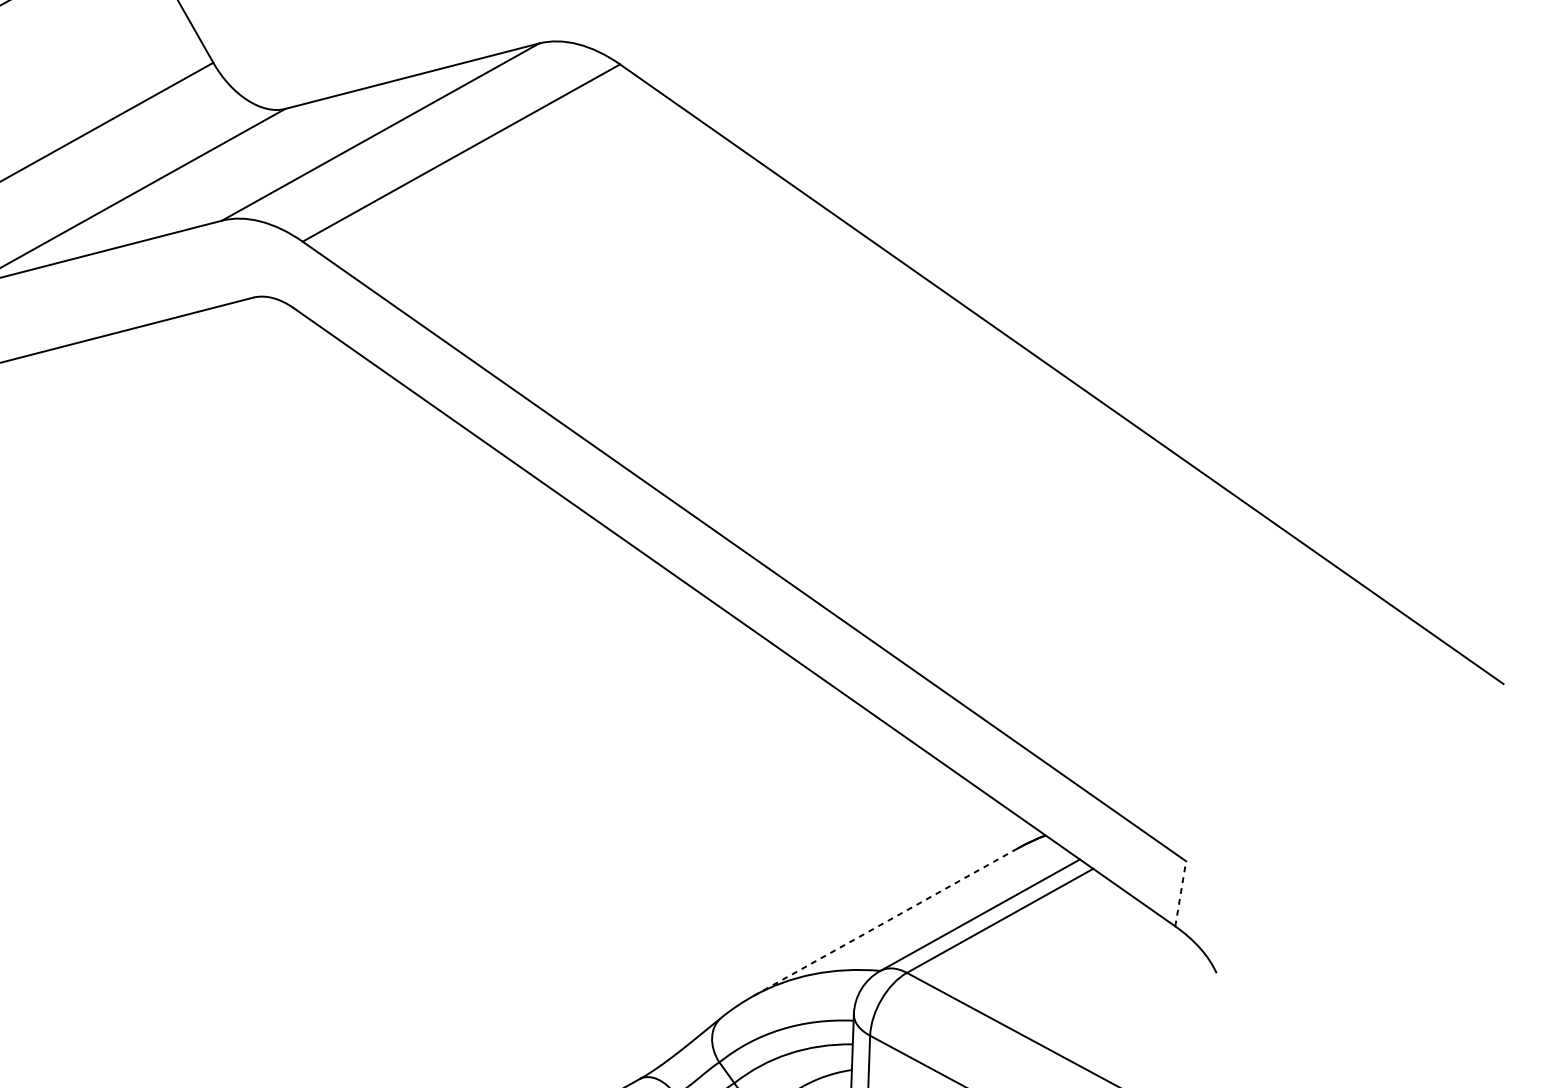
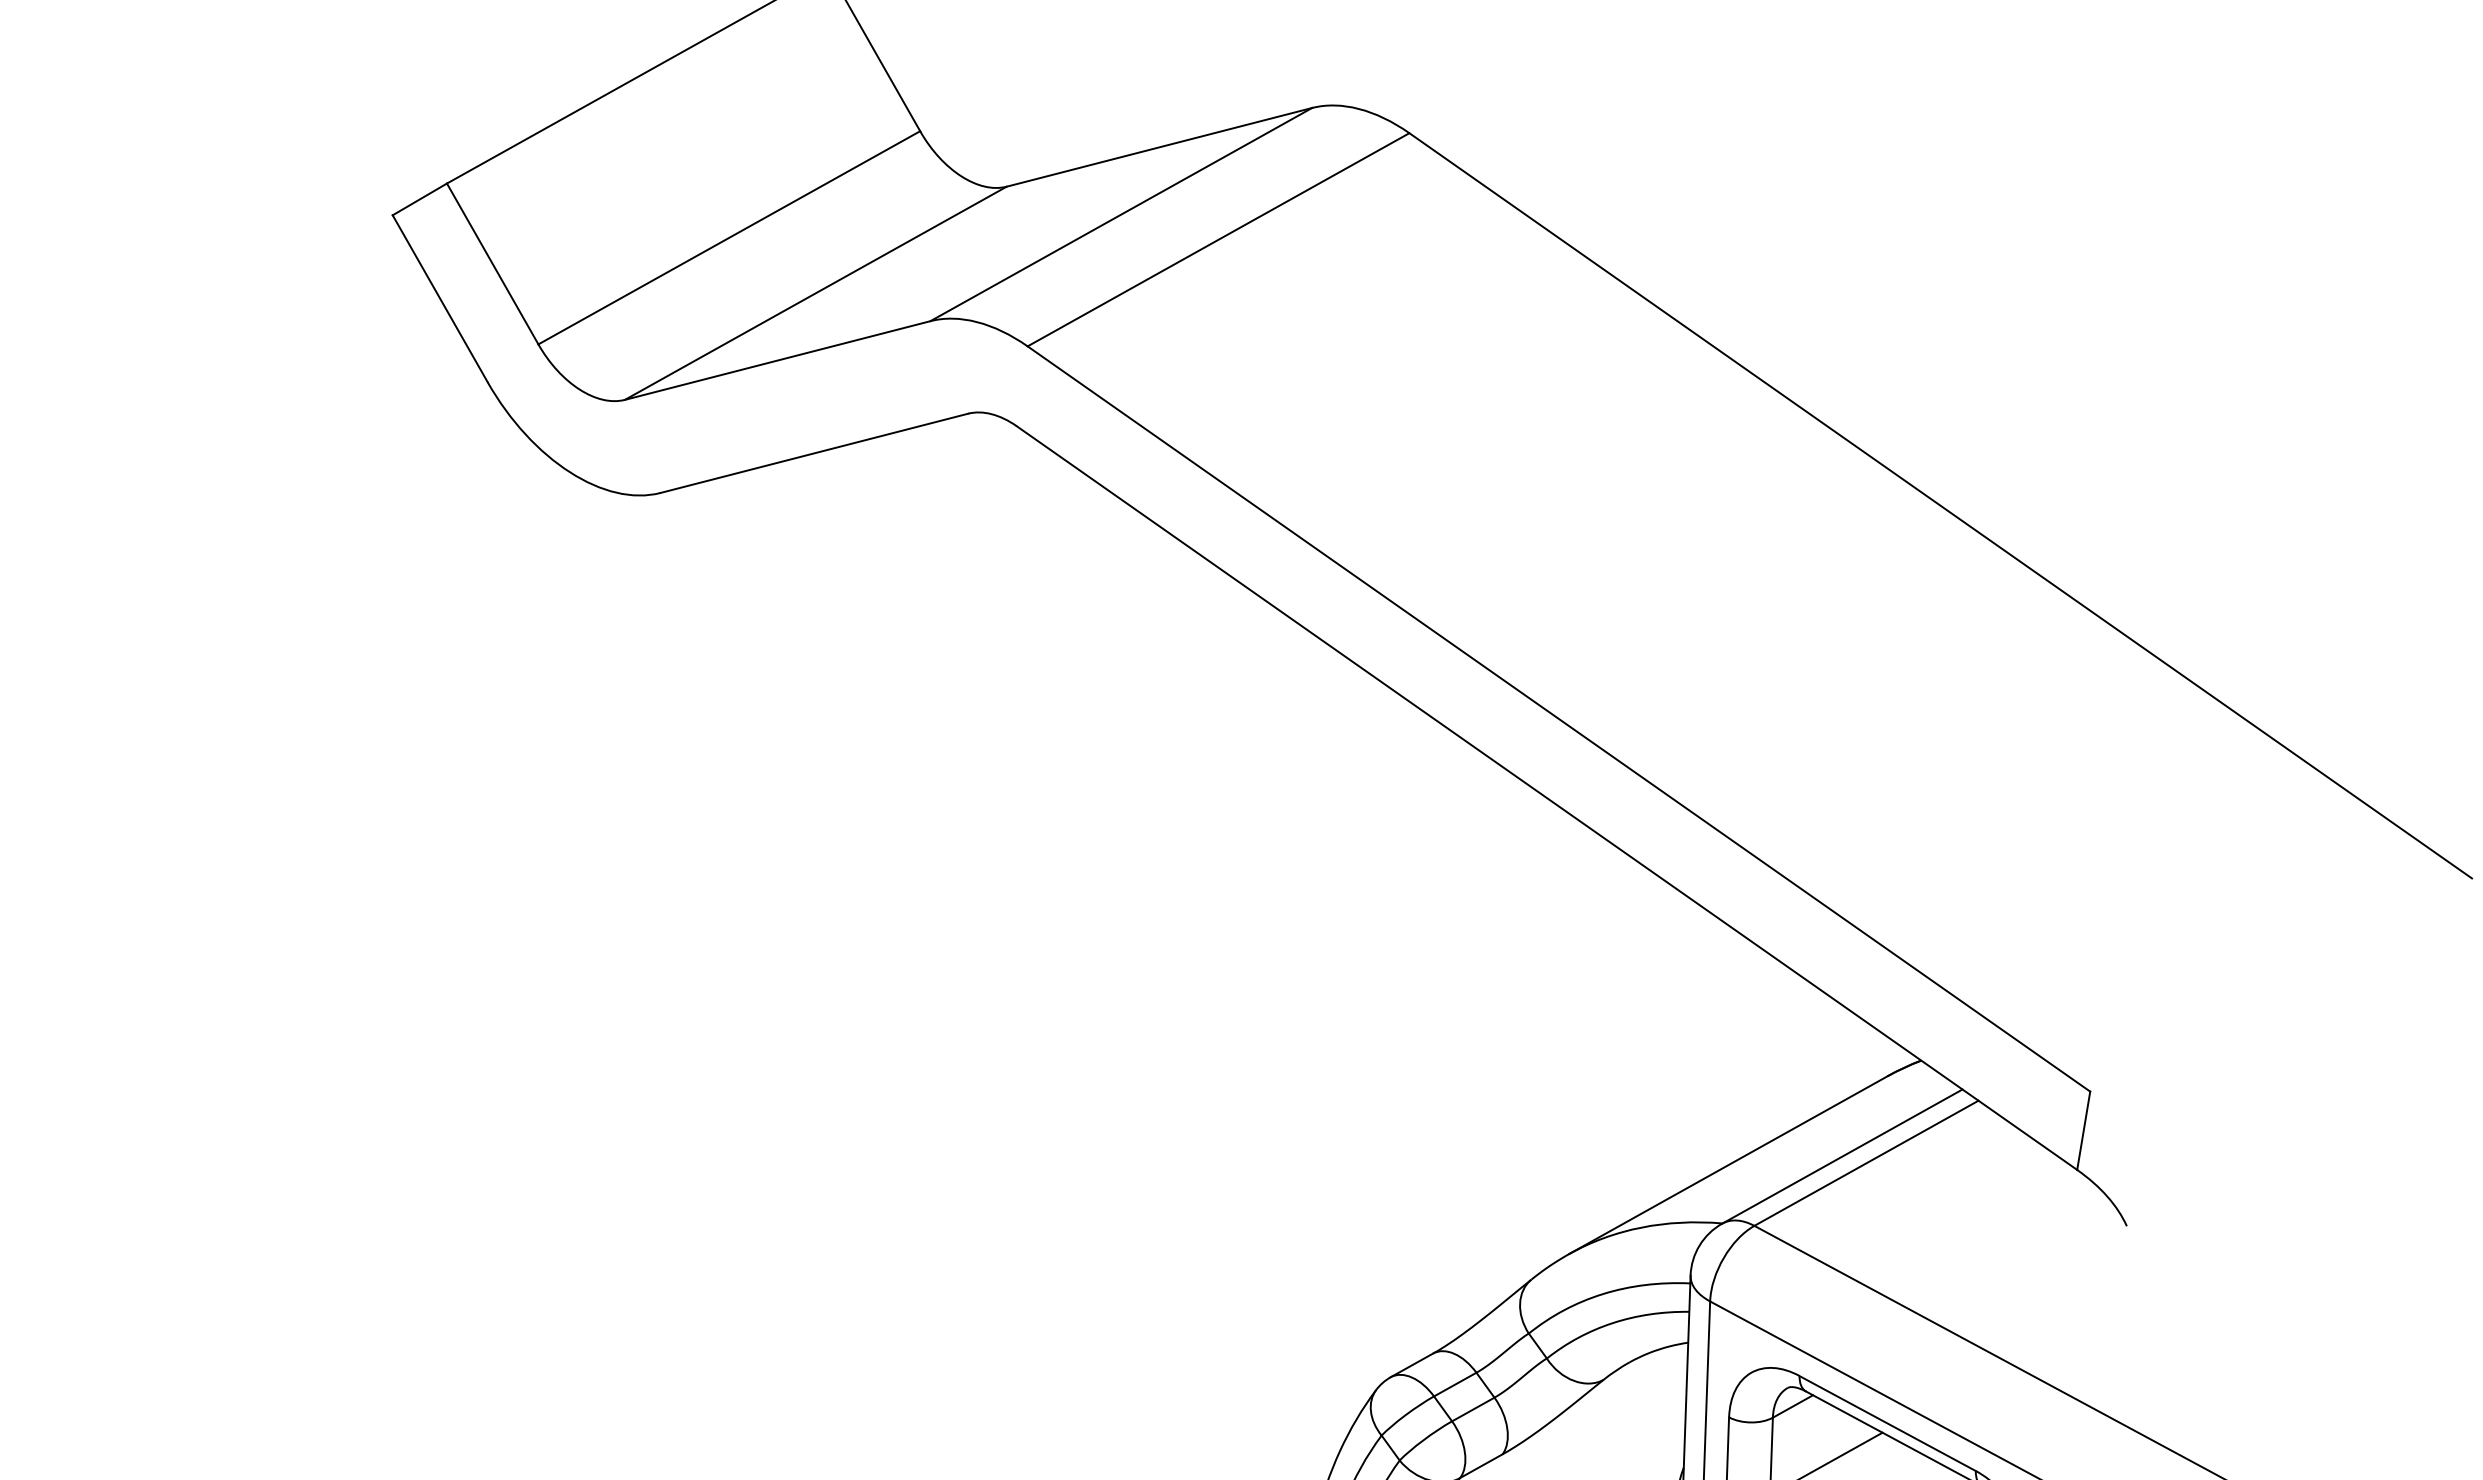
line: (1180, 893) -> (2083, 1130), dashed -> solid
line: (884, 922) -> (1727, 1165), dashed -> solid

